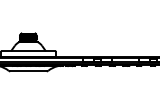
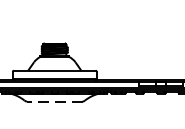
line: (28, 71) -> (54, 101), solid -> dashed

